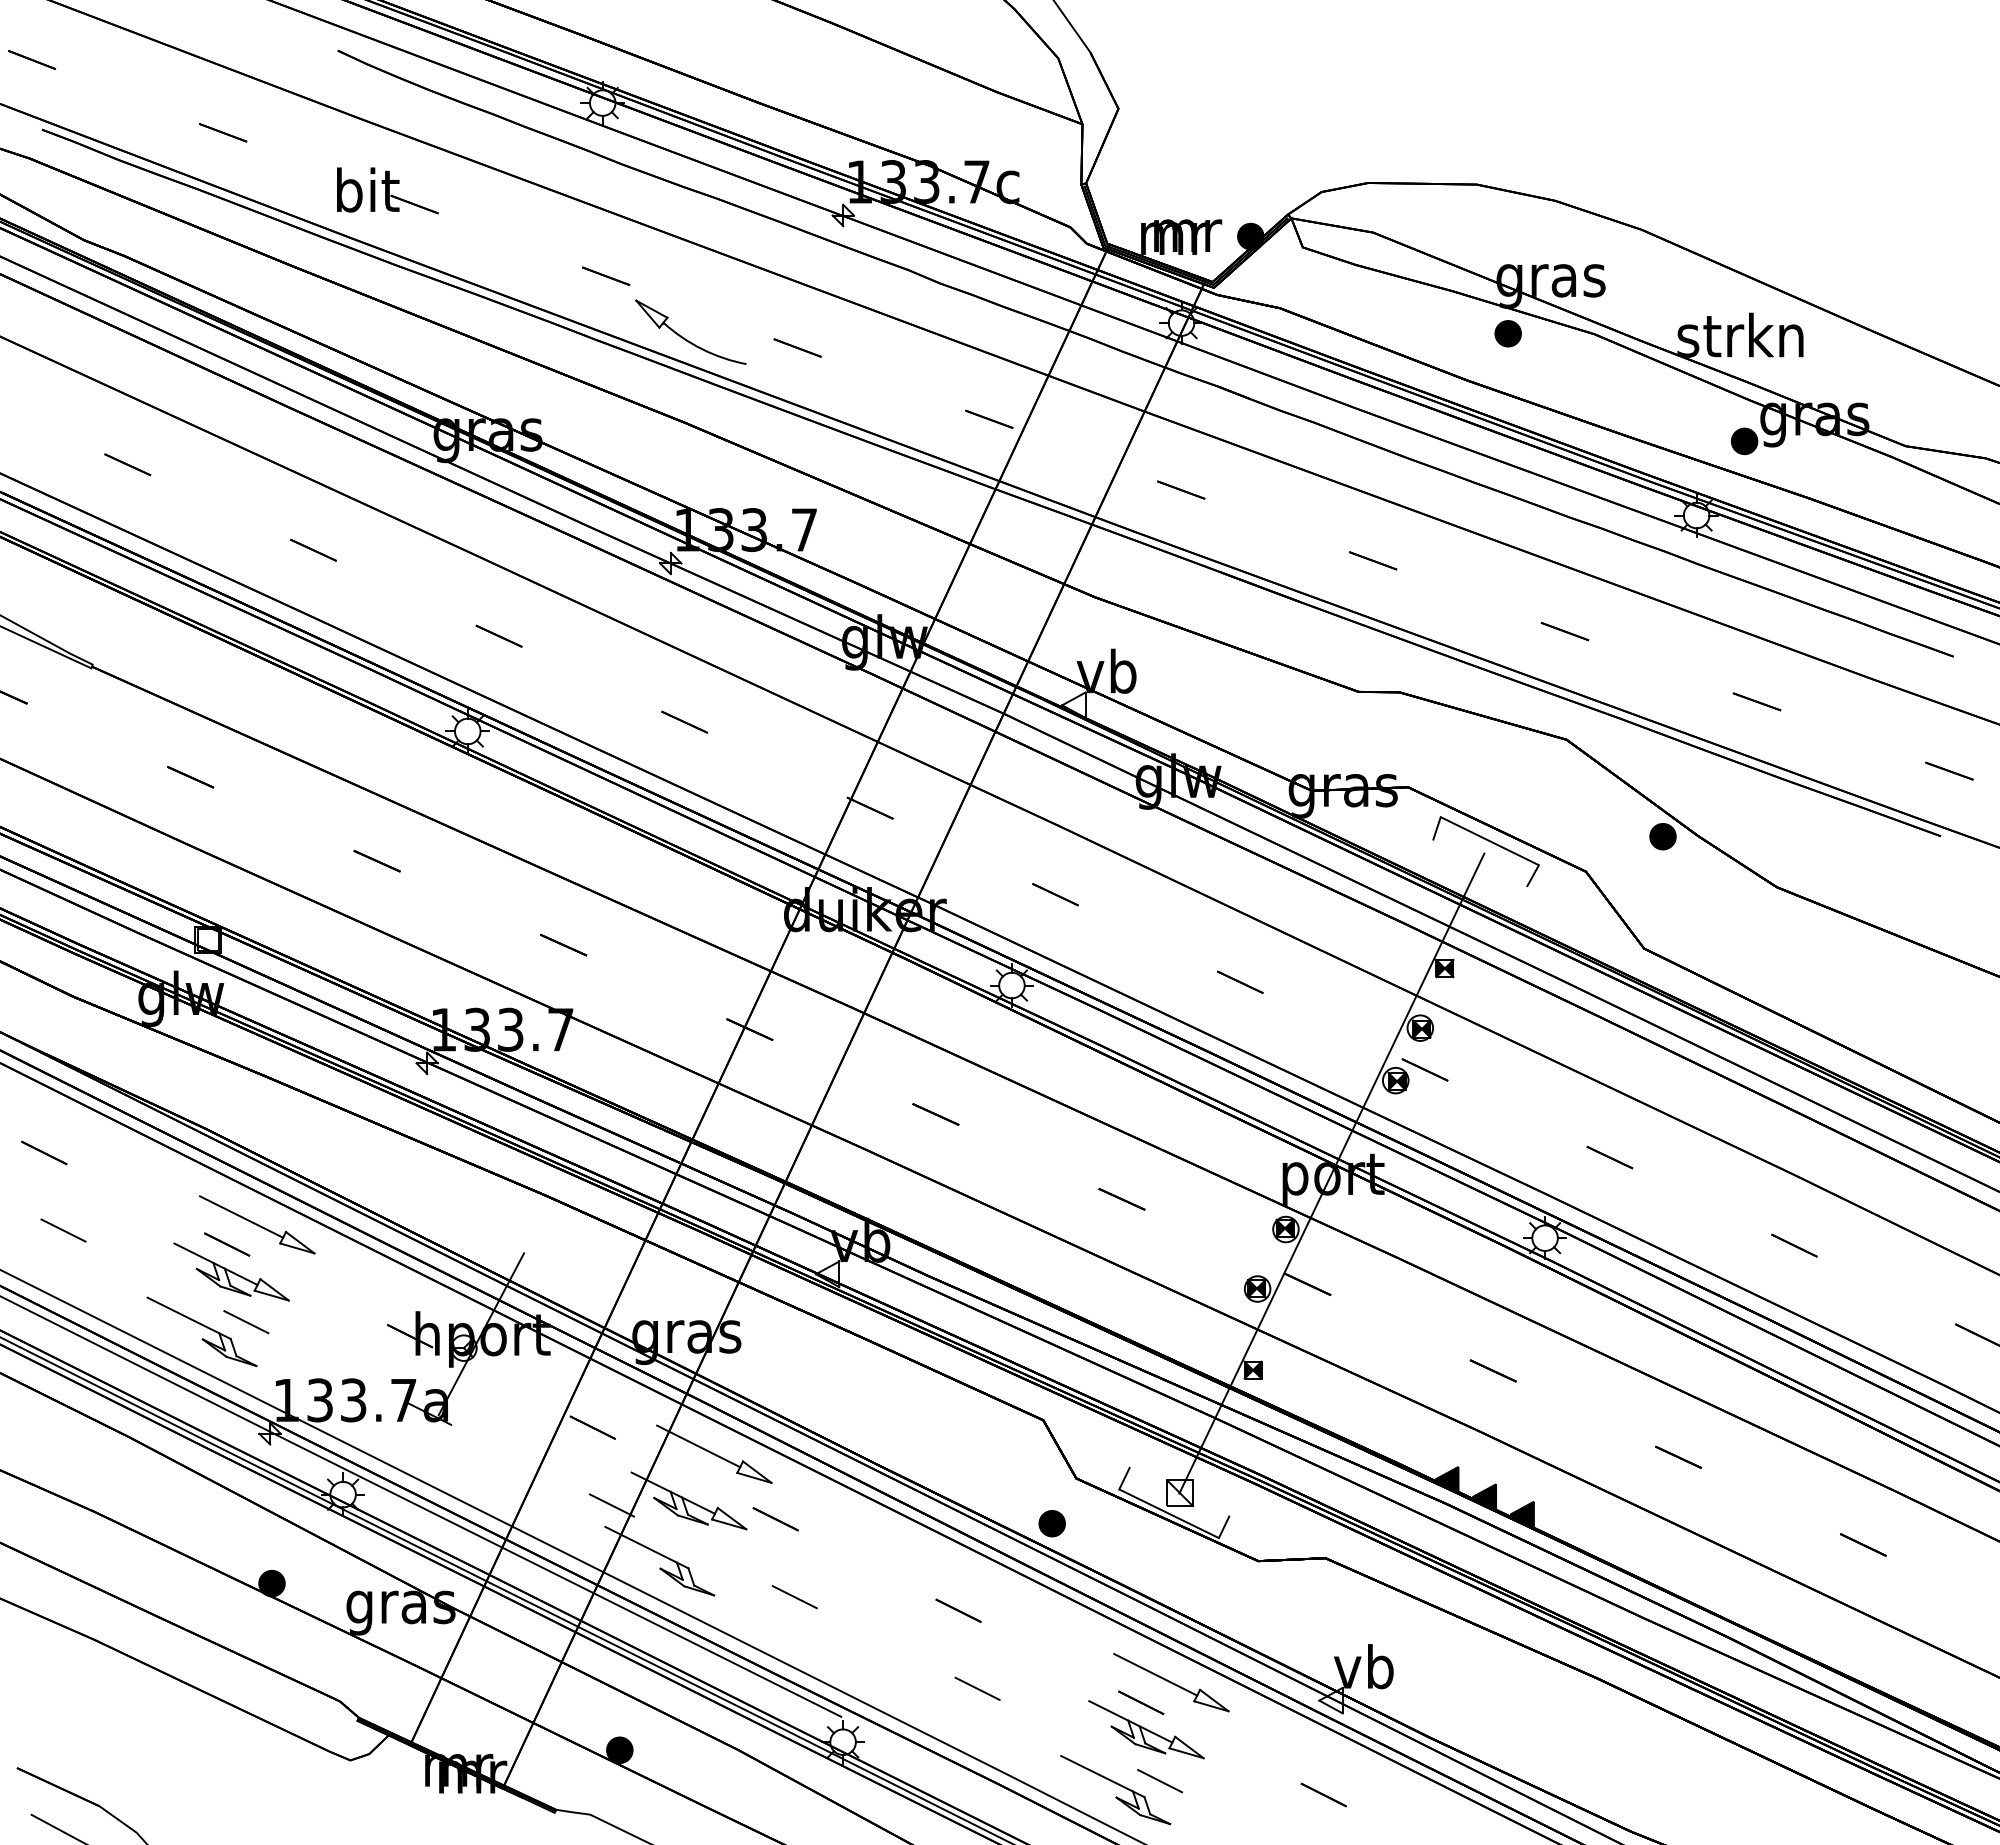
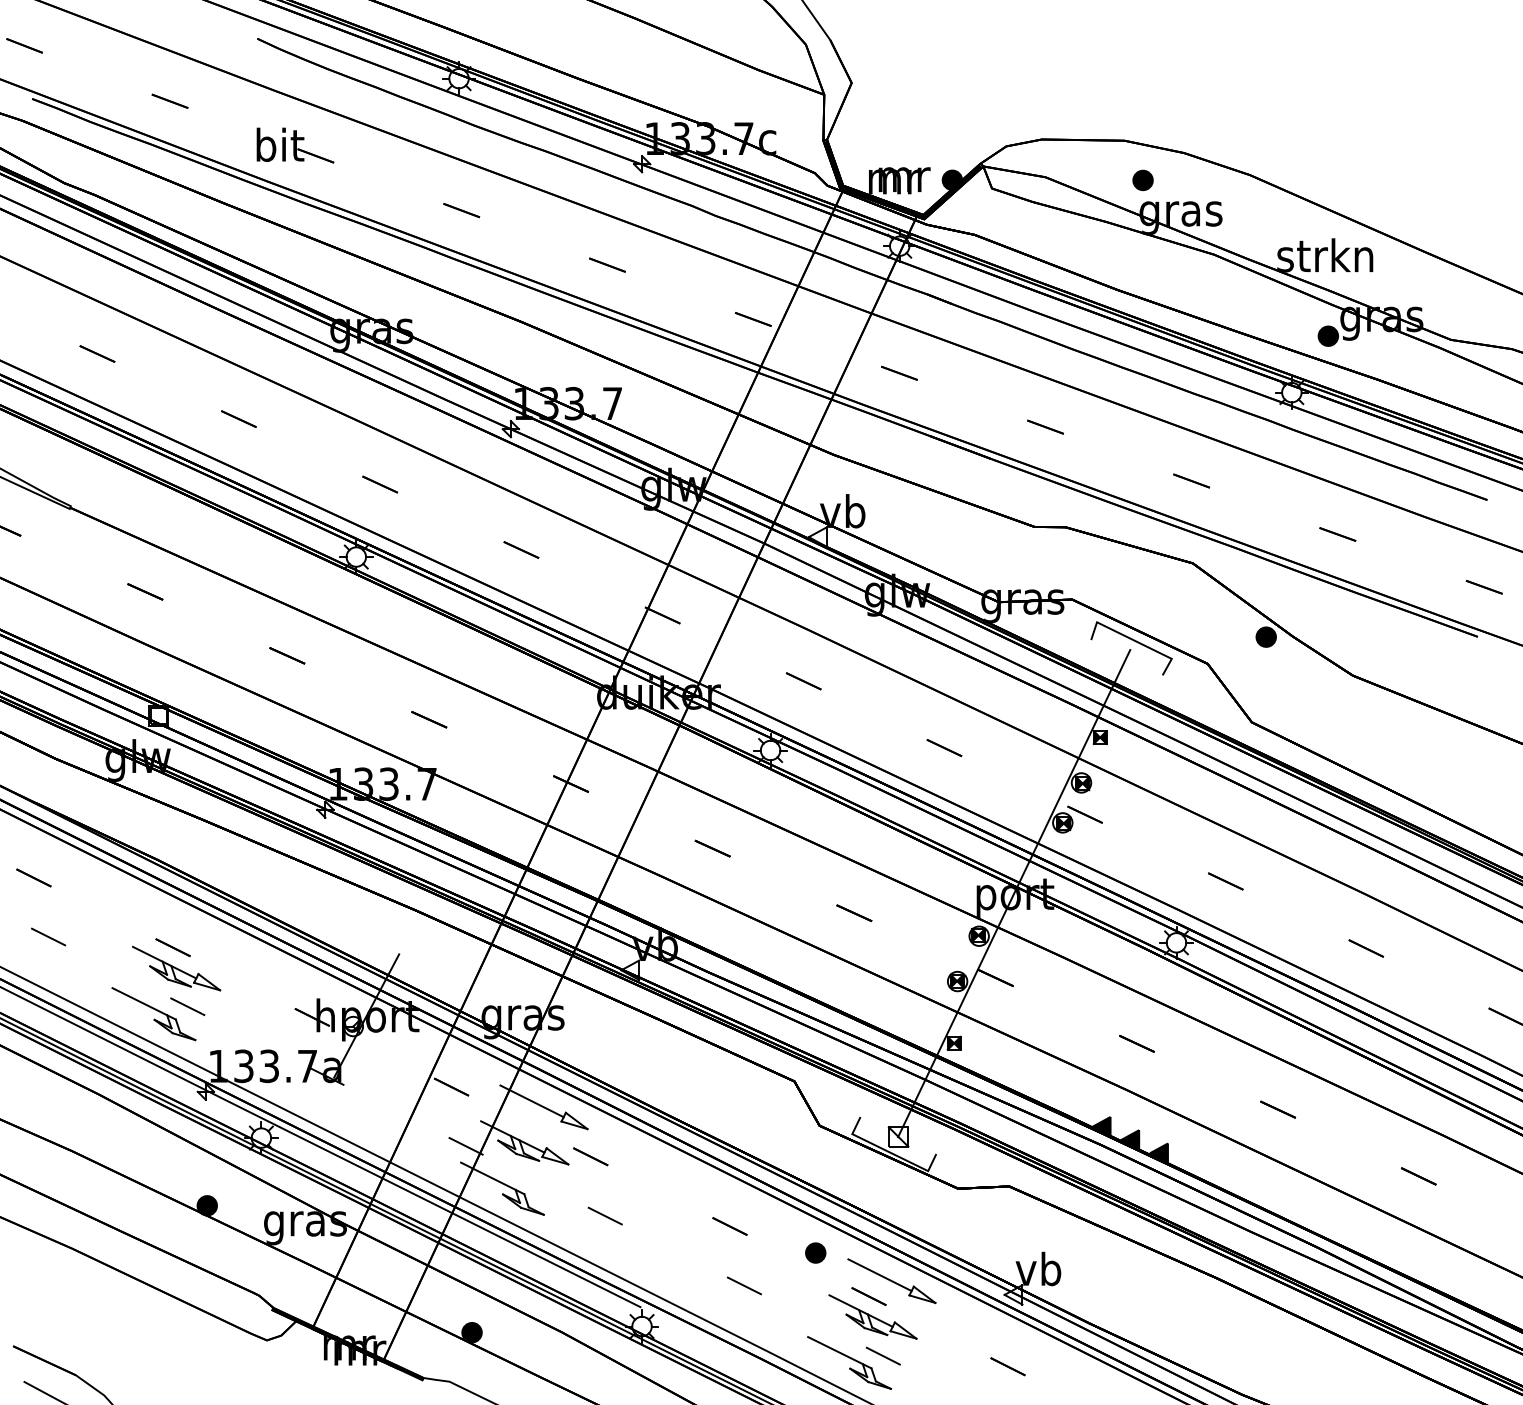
part: (1507, 333) -> (1142, 180), moved
part: (684, 337) -> (521, 257), removed
part: (257, 1224) -> (196, 932), removed
part: (1051, 1523) -> (815, 1252), moved

